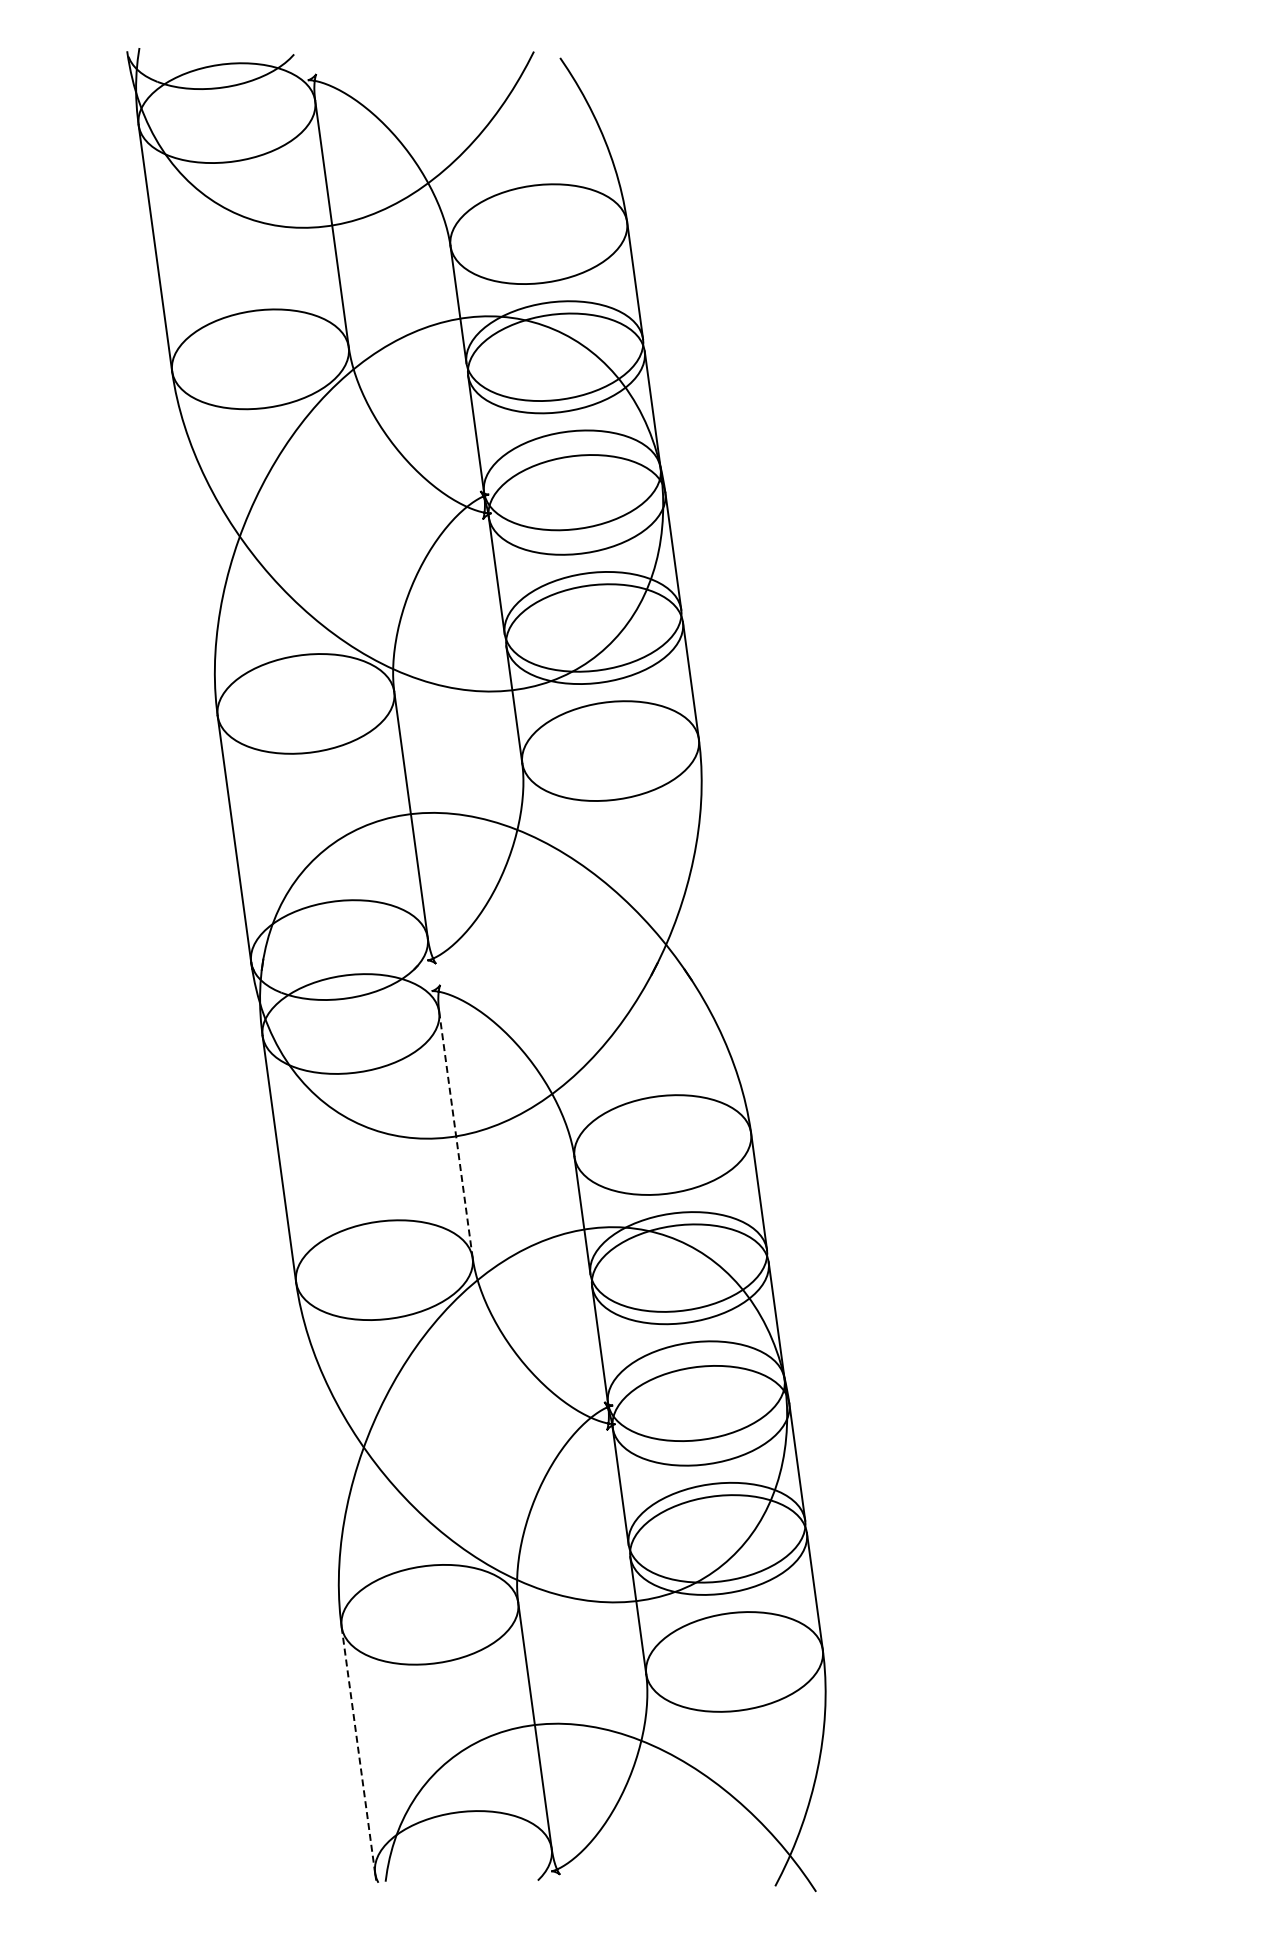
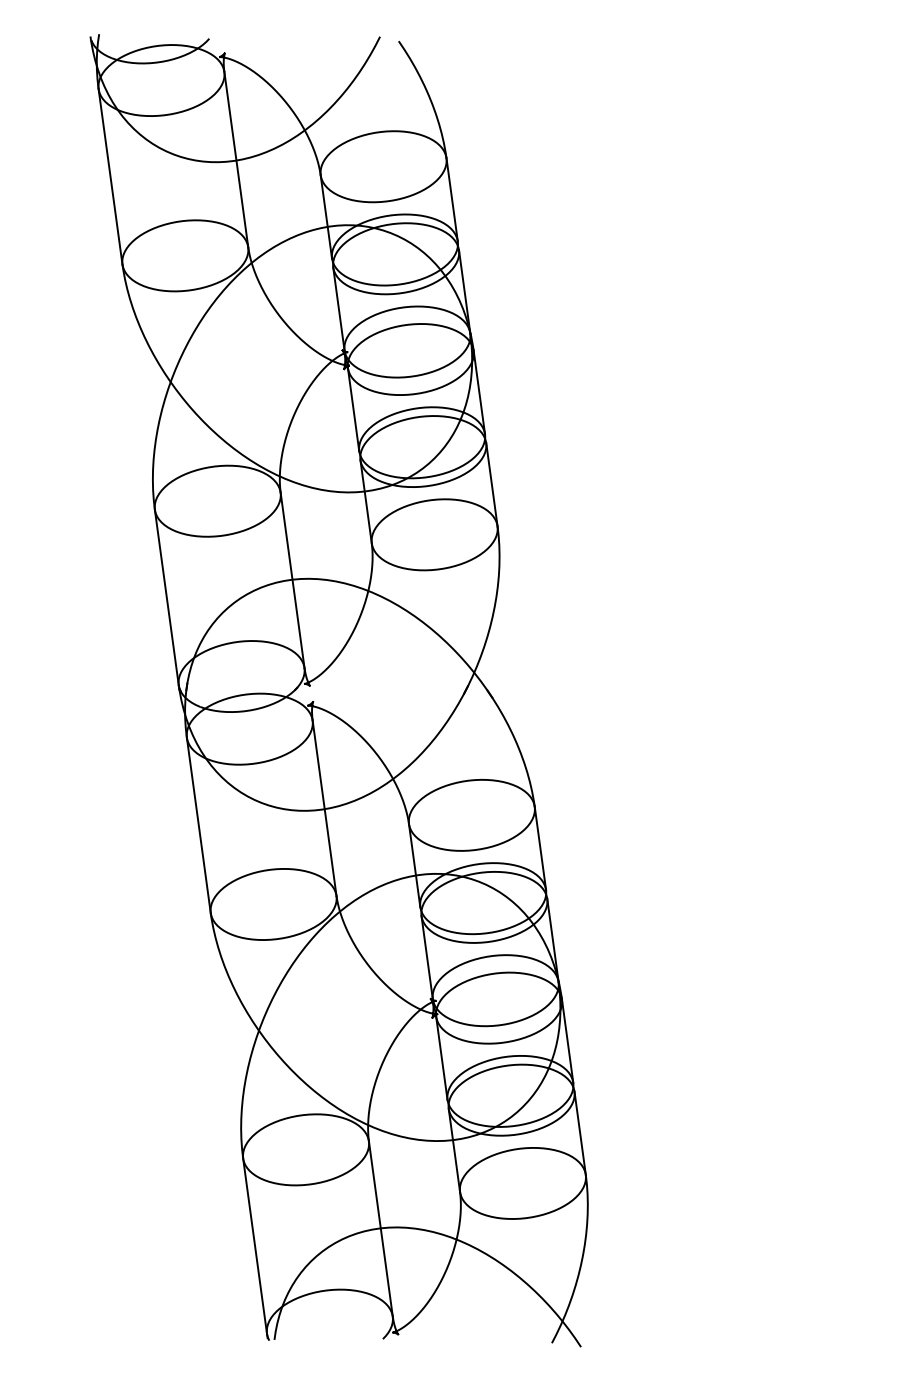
line: (455, 1134) -> (324, 807), dashed -> solid
line: (358, 1750) -> (255, 1246), dashed -> solid

